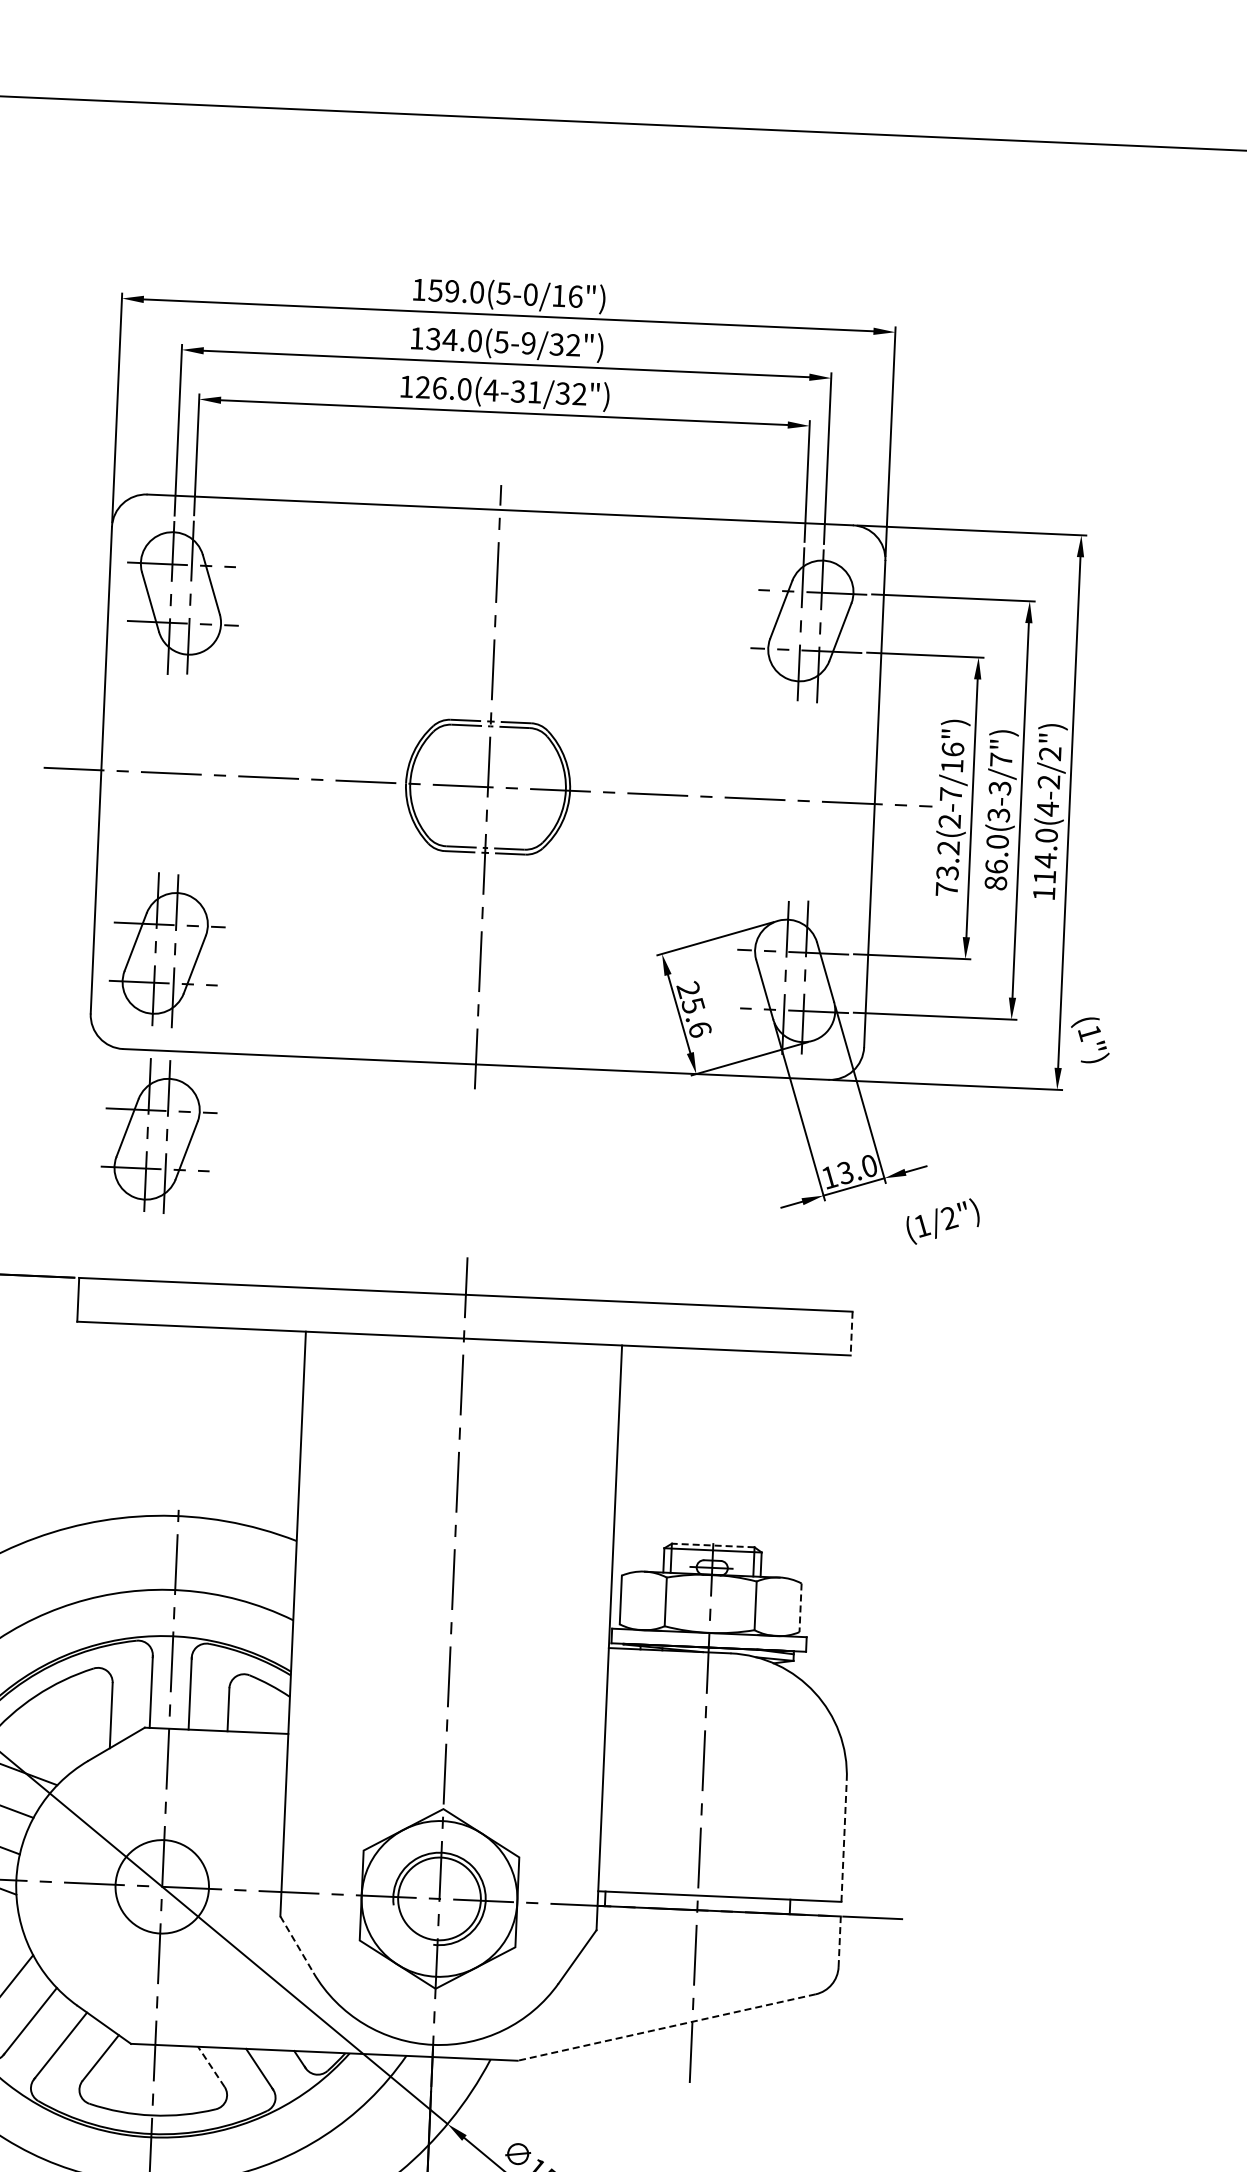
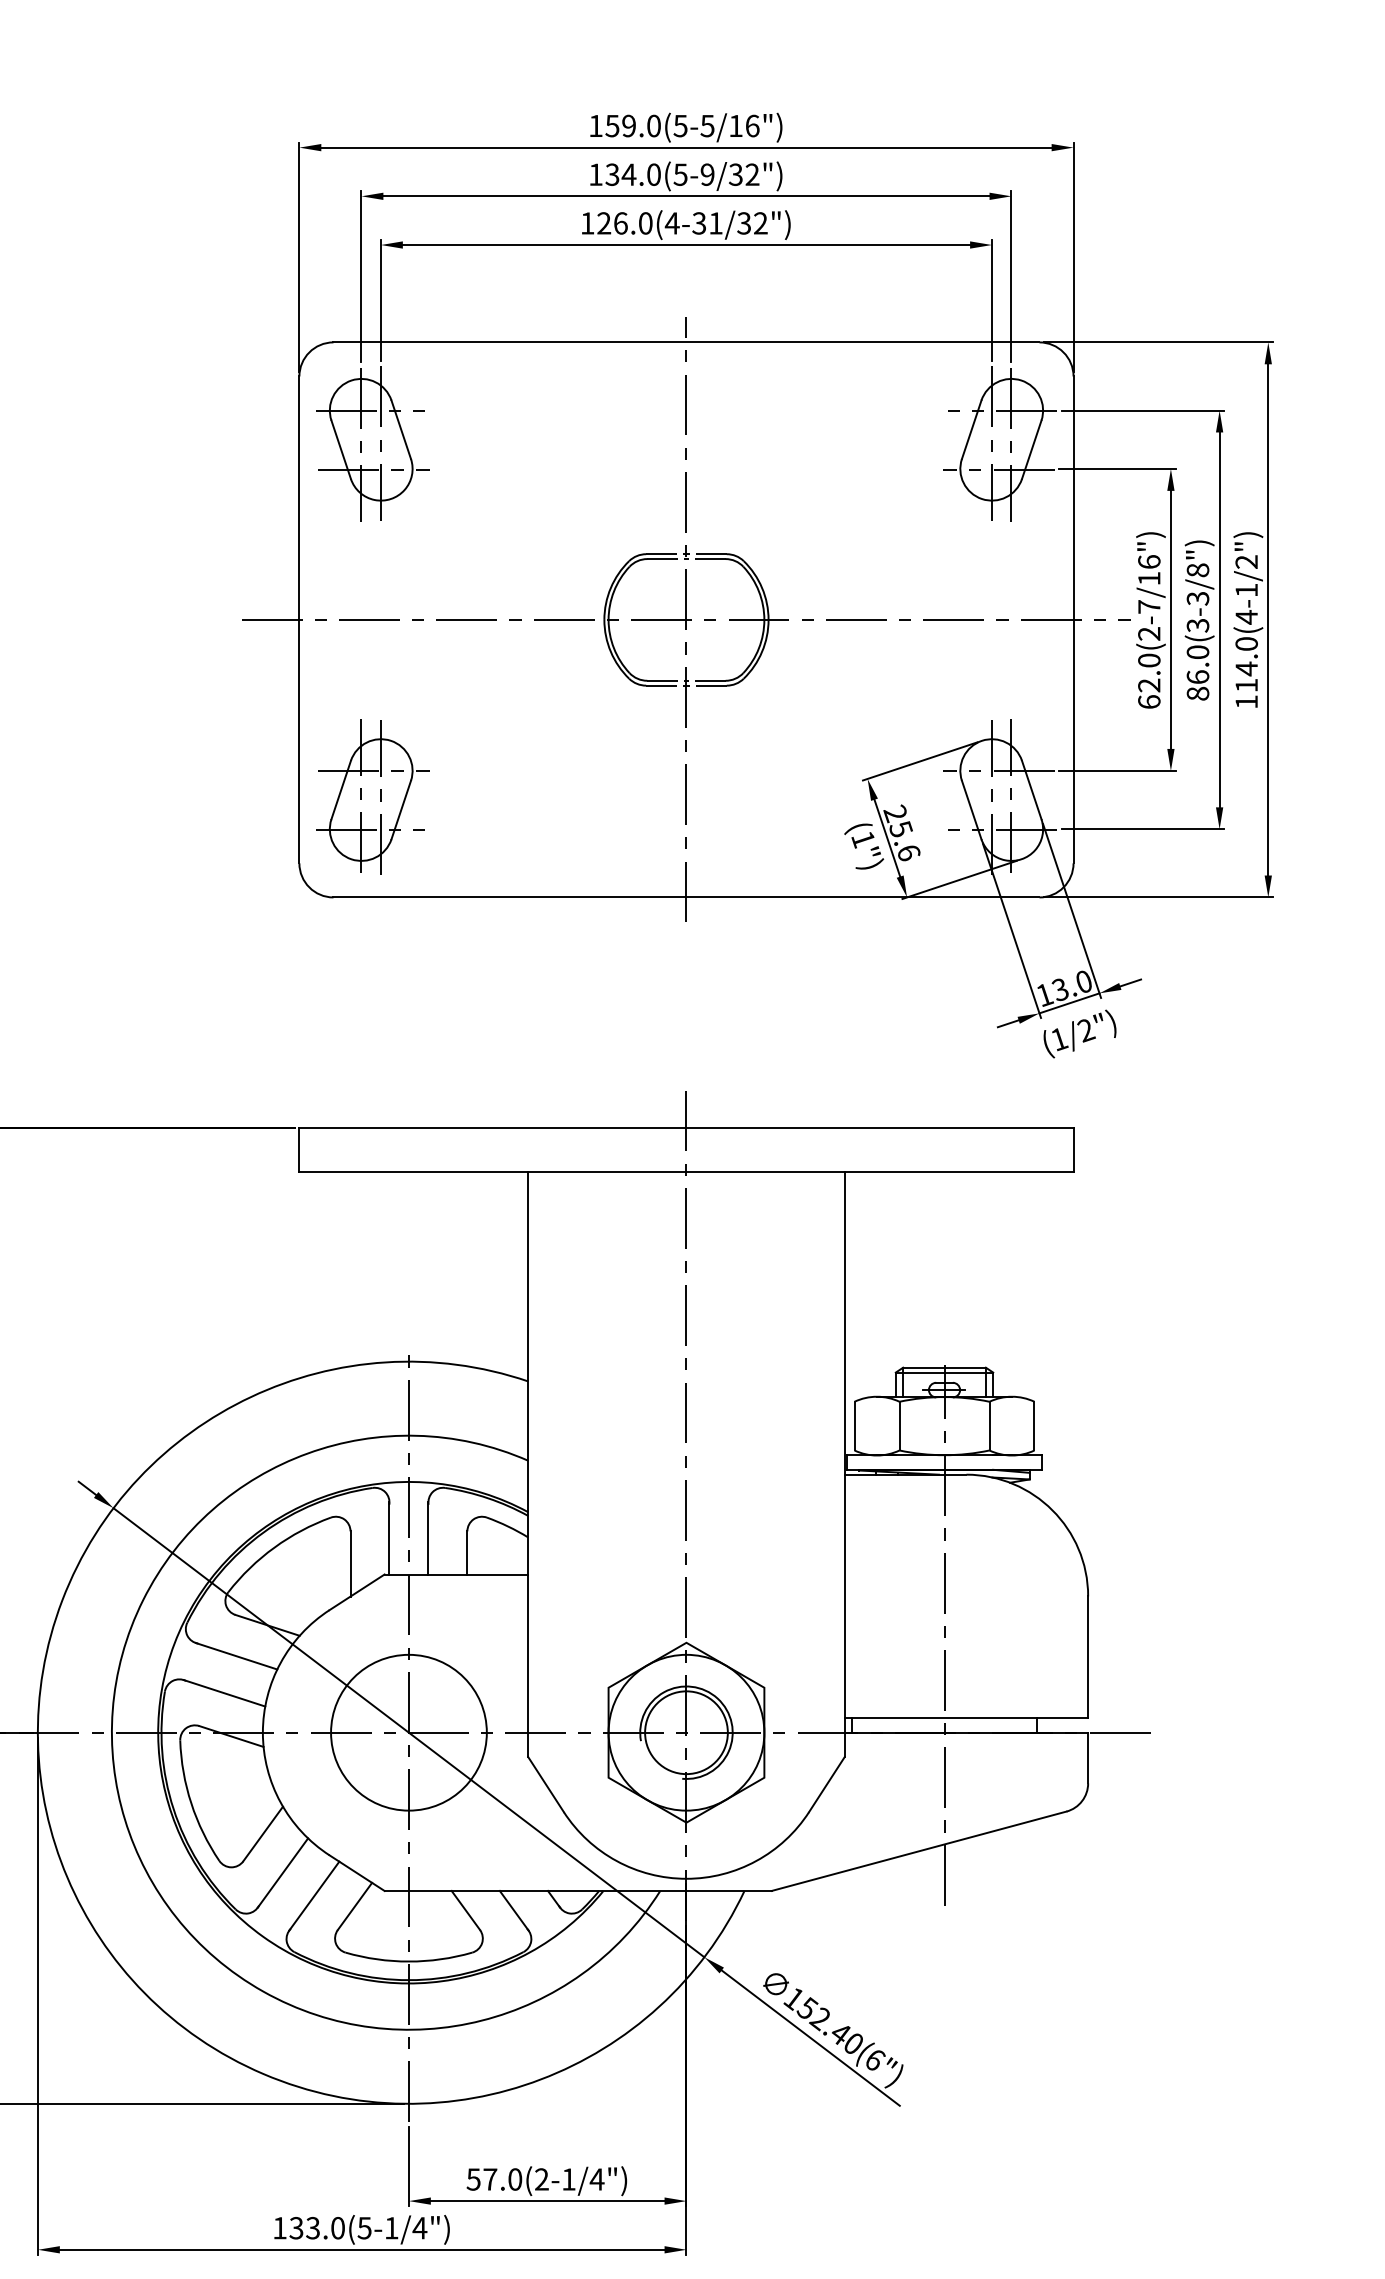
text: (530, 294) -> (707, 125), 159.0(5-0/16") -> 159.0(5-5/16")
text: (1000, 760) -> (1197, 570), 86.0(3-3/7") -> 86.0(3-3/8")
text: (1048, 782) -> (1246, 590), 114.0(4-2/2") -> 114.0(4-1/2")
text: (948, 867) -> (1149, 680), 73.2(2-7/16") -> 62.0(2-7/16")
text: (1090, 1040) -> (864, 846), moved
part: (158, 1135) -> (372, 982), removed
text: (942, 1221) -> (1079, 1033), moved
line: (851, 1333) -> (1073, 1149), dashed -> solid
line: (713, 1545) -> (944, 1367), dashed -> solid
line: (800, 1608) -> (1034, 1426), dashed -> solid
line: (844, 1841) -> (1088, 1657), dashed -> solid
circle: (161, 1886) -> (408, 1732), size x1.67
line: (840, 1941) -> (1088, 1757), dashed -> solid
line: (297, 1944) -> (546, 1784), dashed -> solid
line: (667, 2027) -> (919, 1851), dashed -> solid
line: (211, 2066) -> (465, 1910), dashed -> solid

